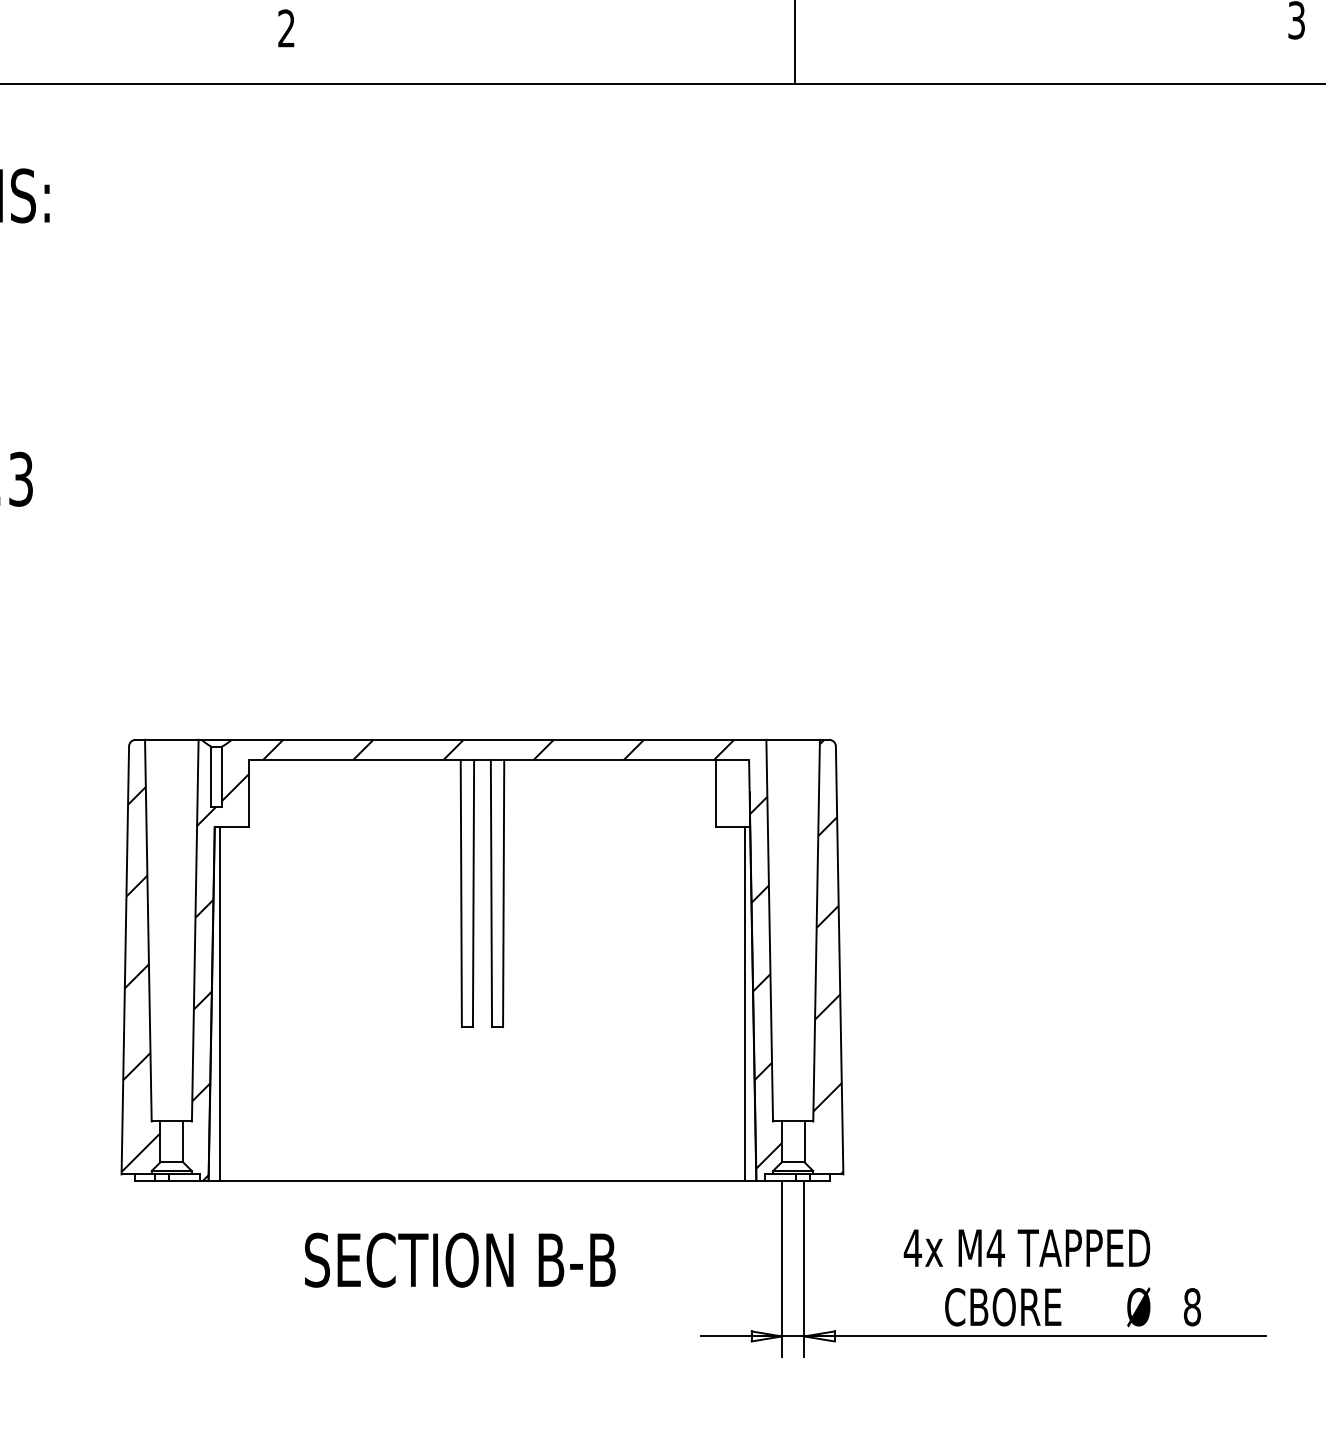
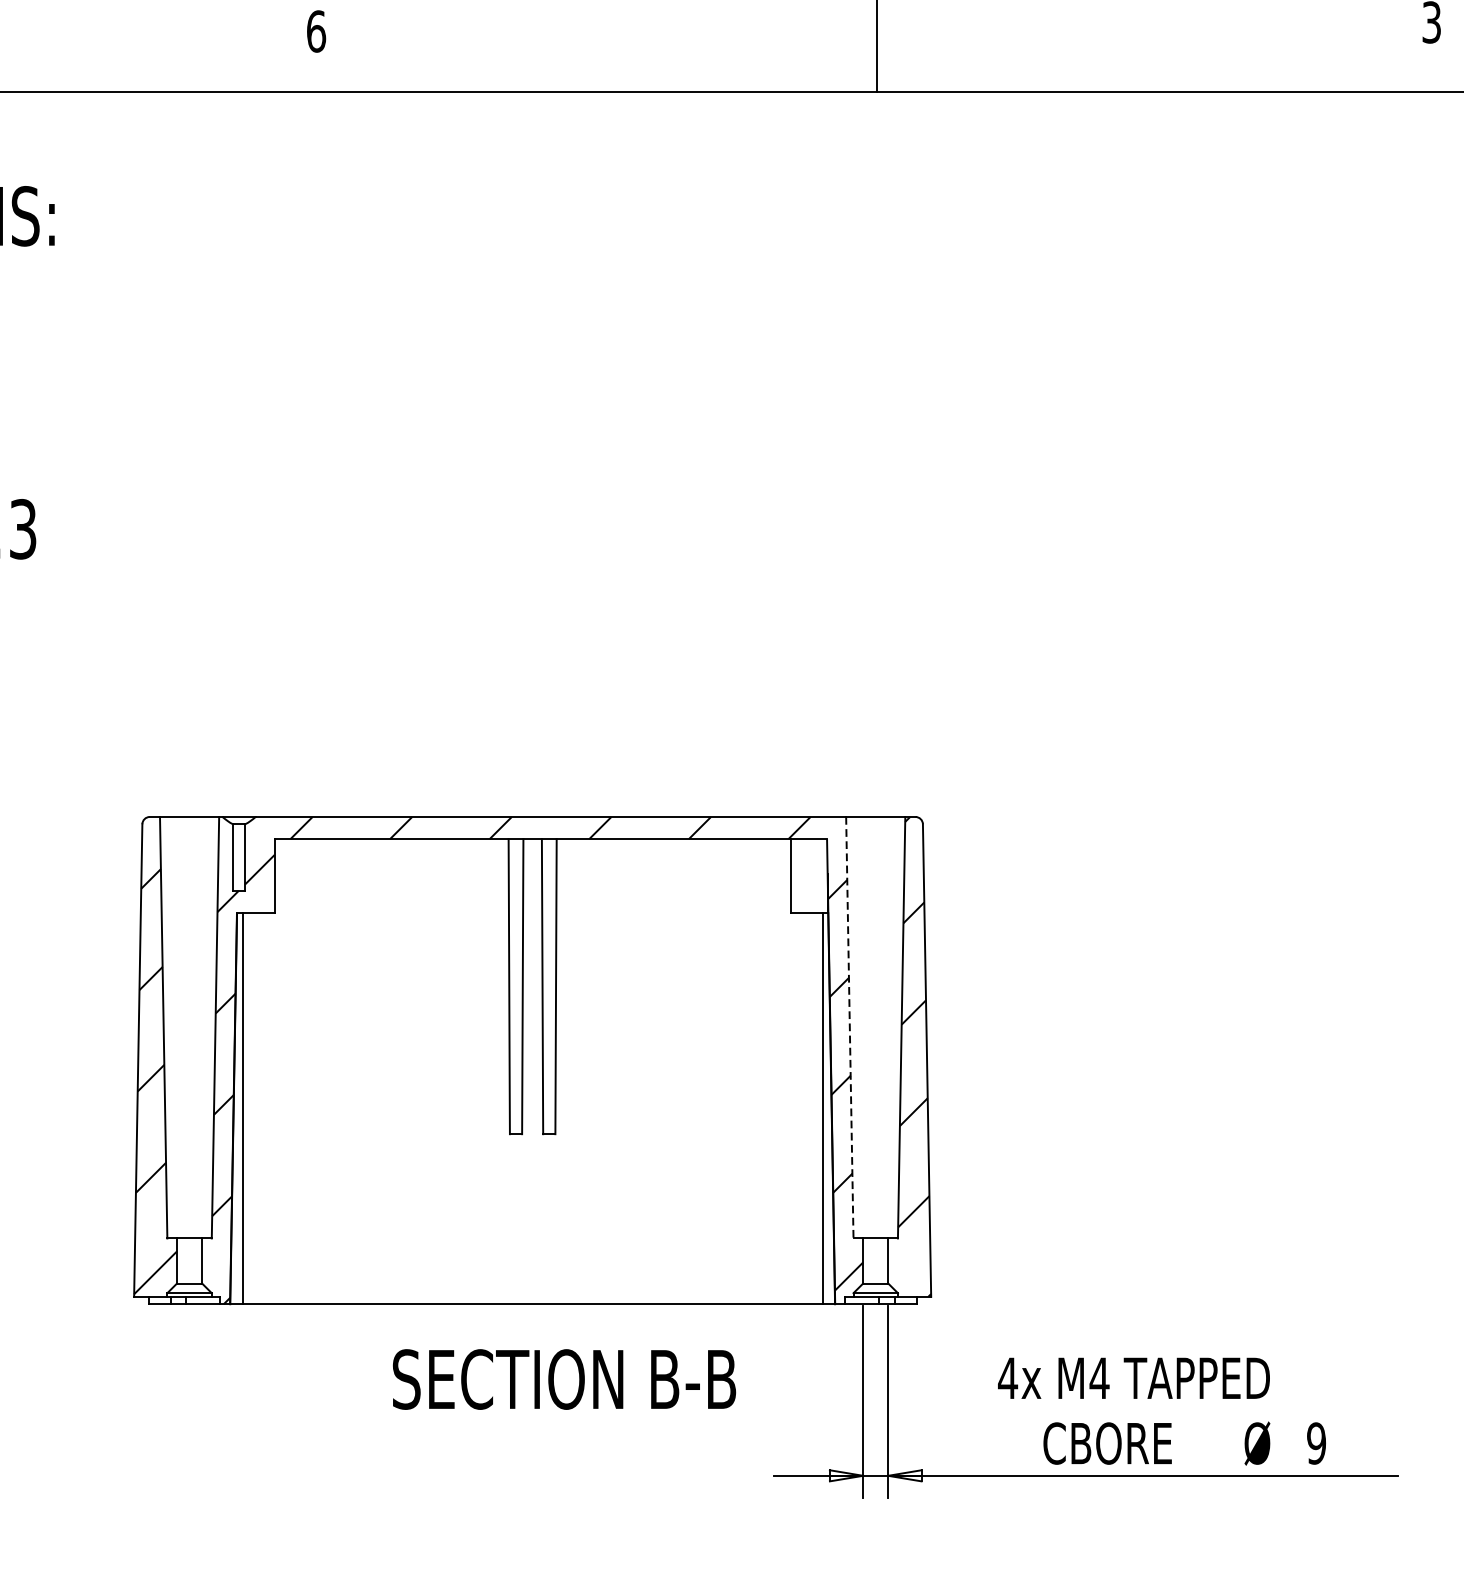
text: (286, 28) -> (316, 31), 2 -> 6
line: (769, 930) -> (849, 1027), solid -> dashed
text: (460, 1259) -> (564, 1378), moved
text: (1191, 1307) -> (1315, 1443), 8 -> 9

